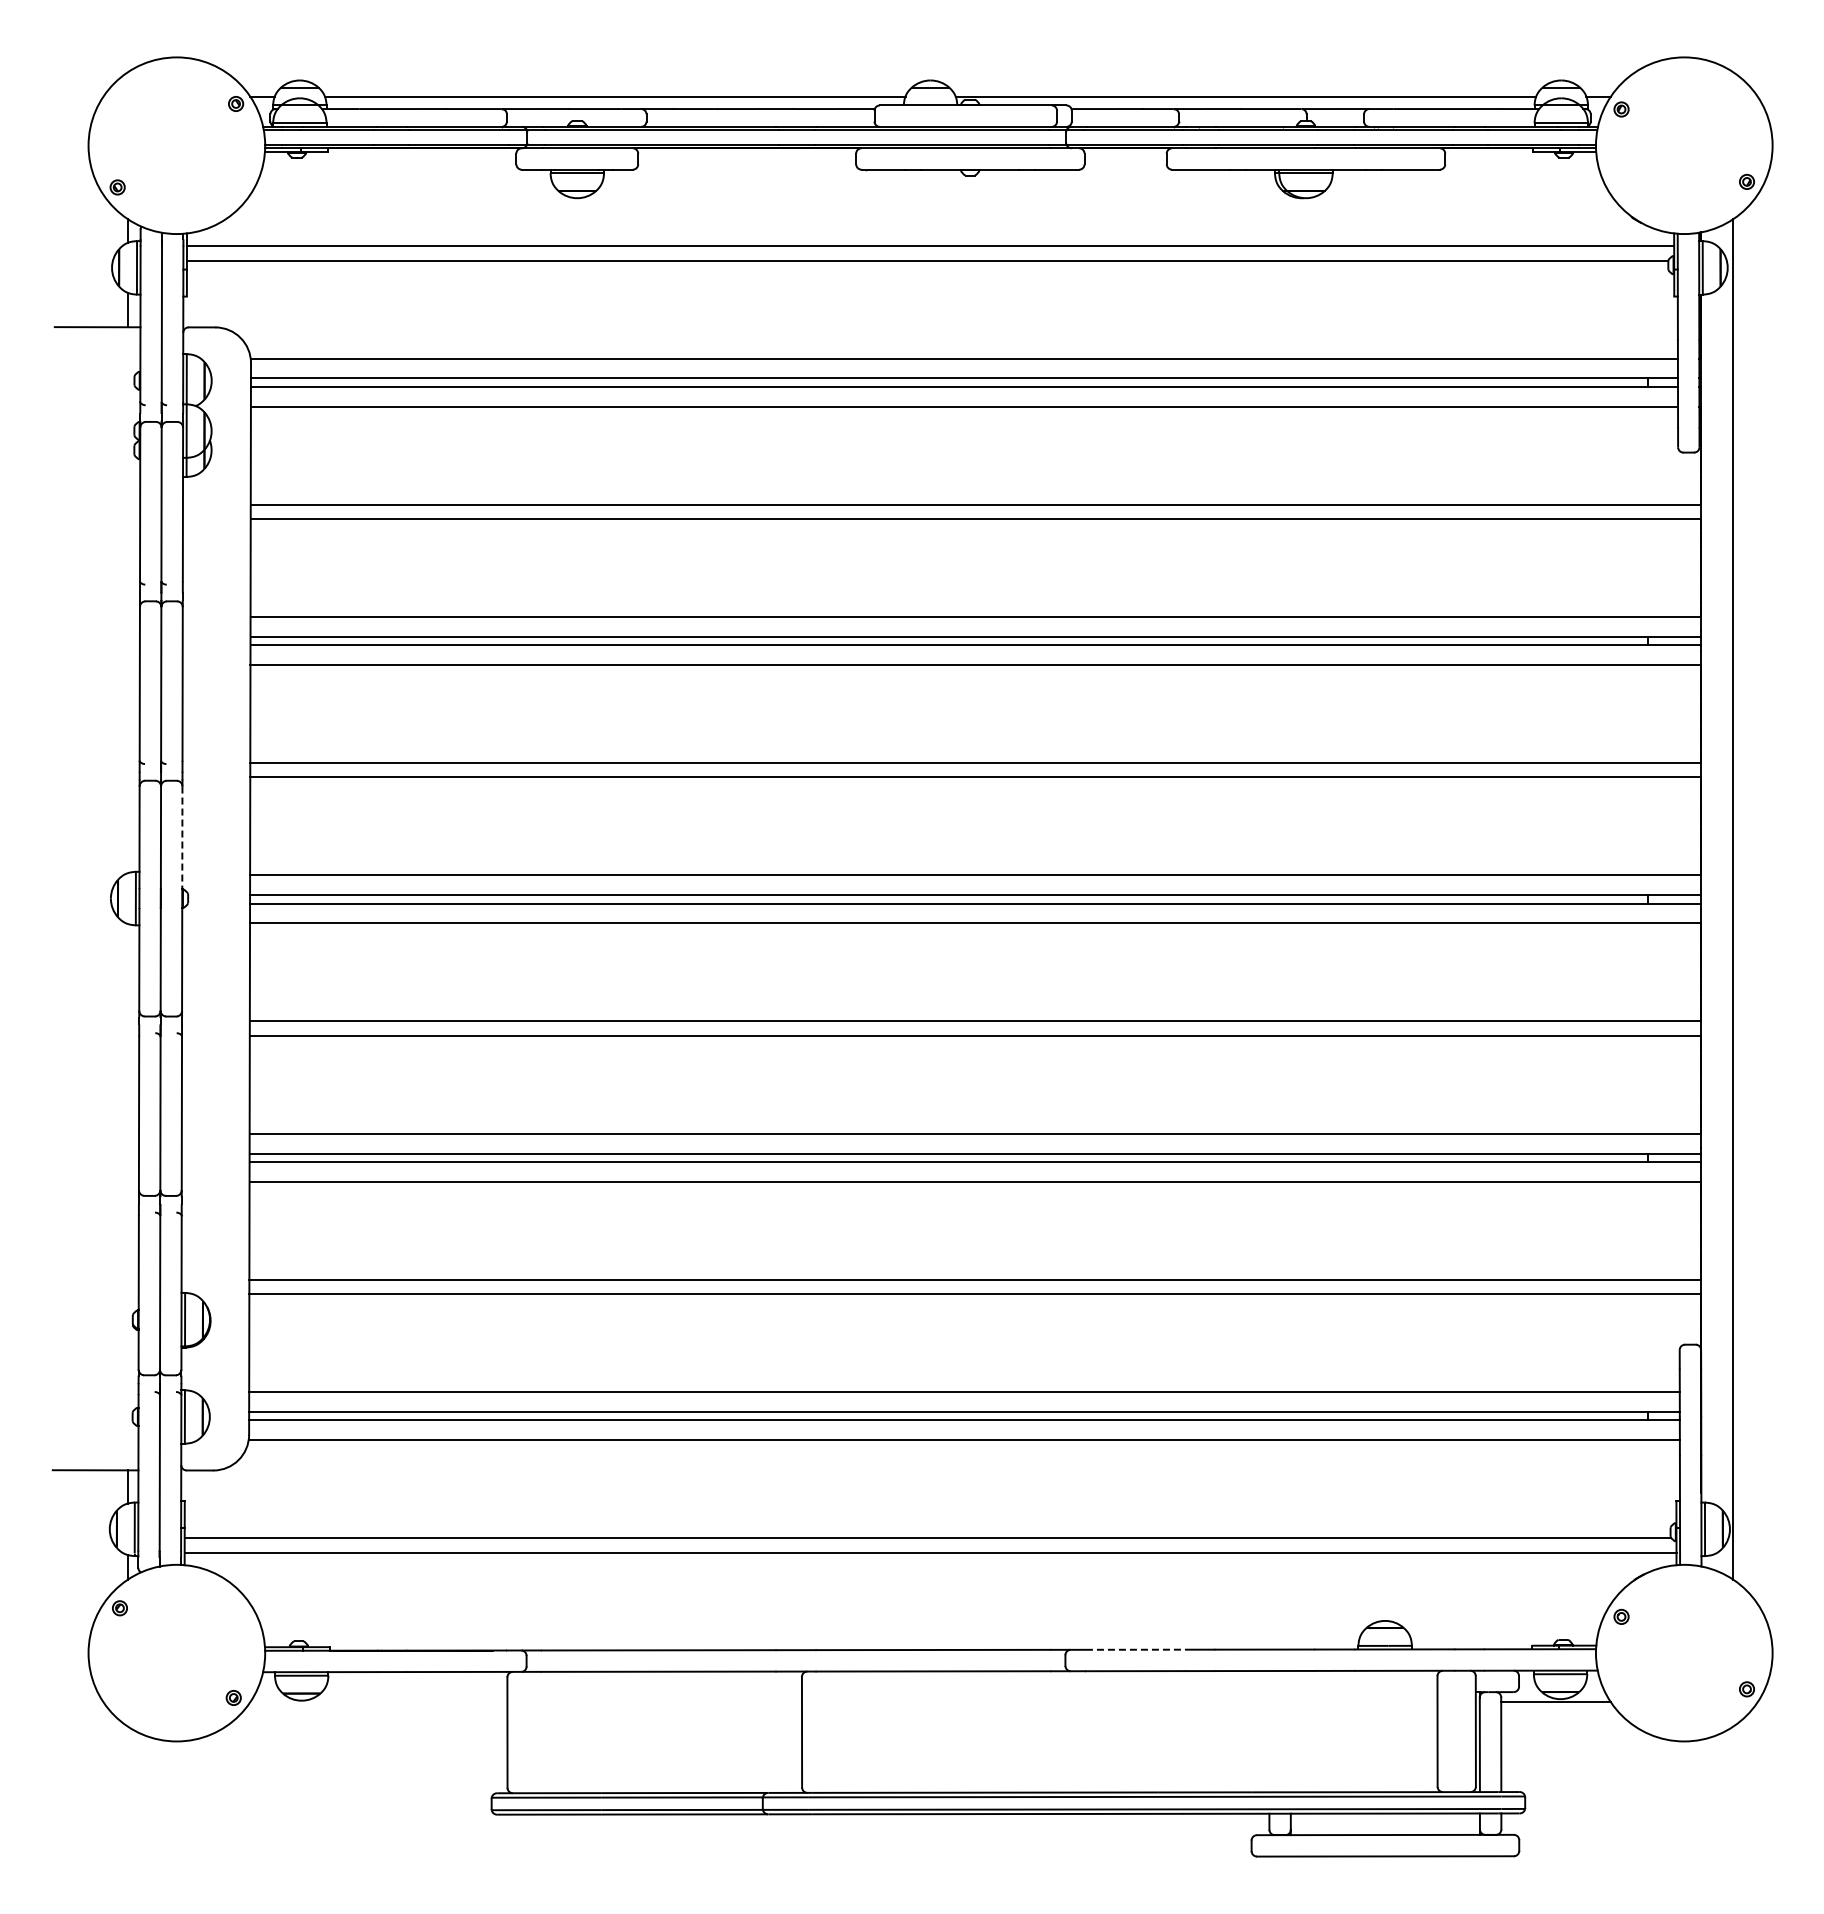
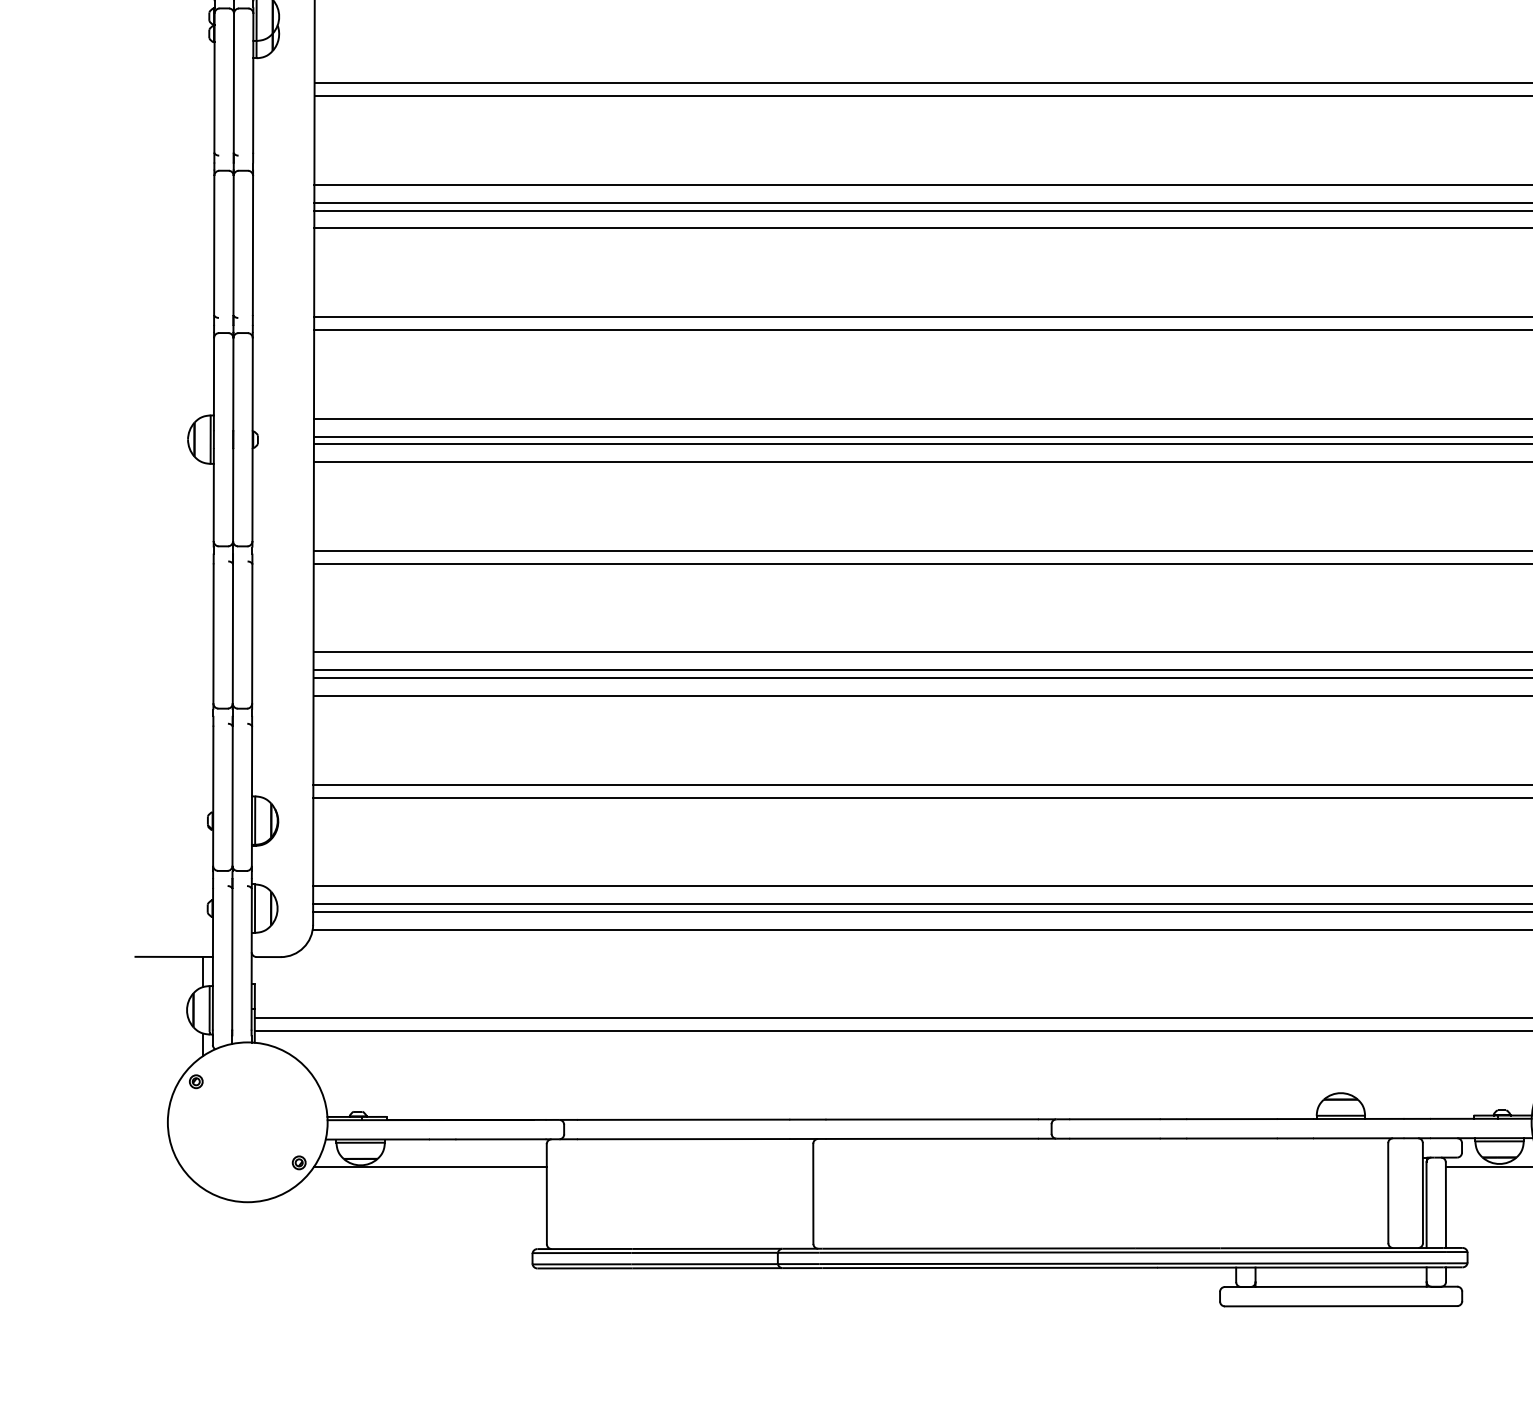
line: (182, 837) -> (252, 384), dashed -> solid
line: (1135, 1649) -> (1115, 1119), dashed -> solid
line: (378, 1702) -> (430, 1166), added

